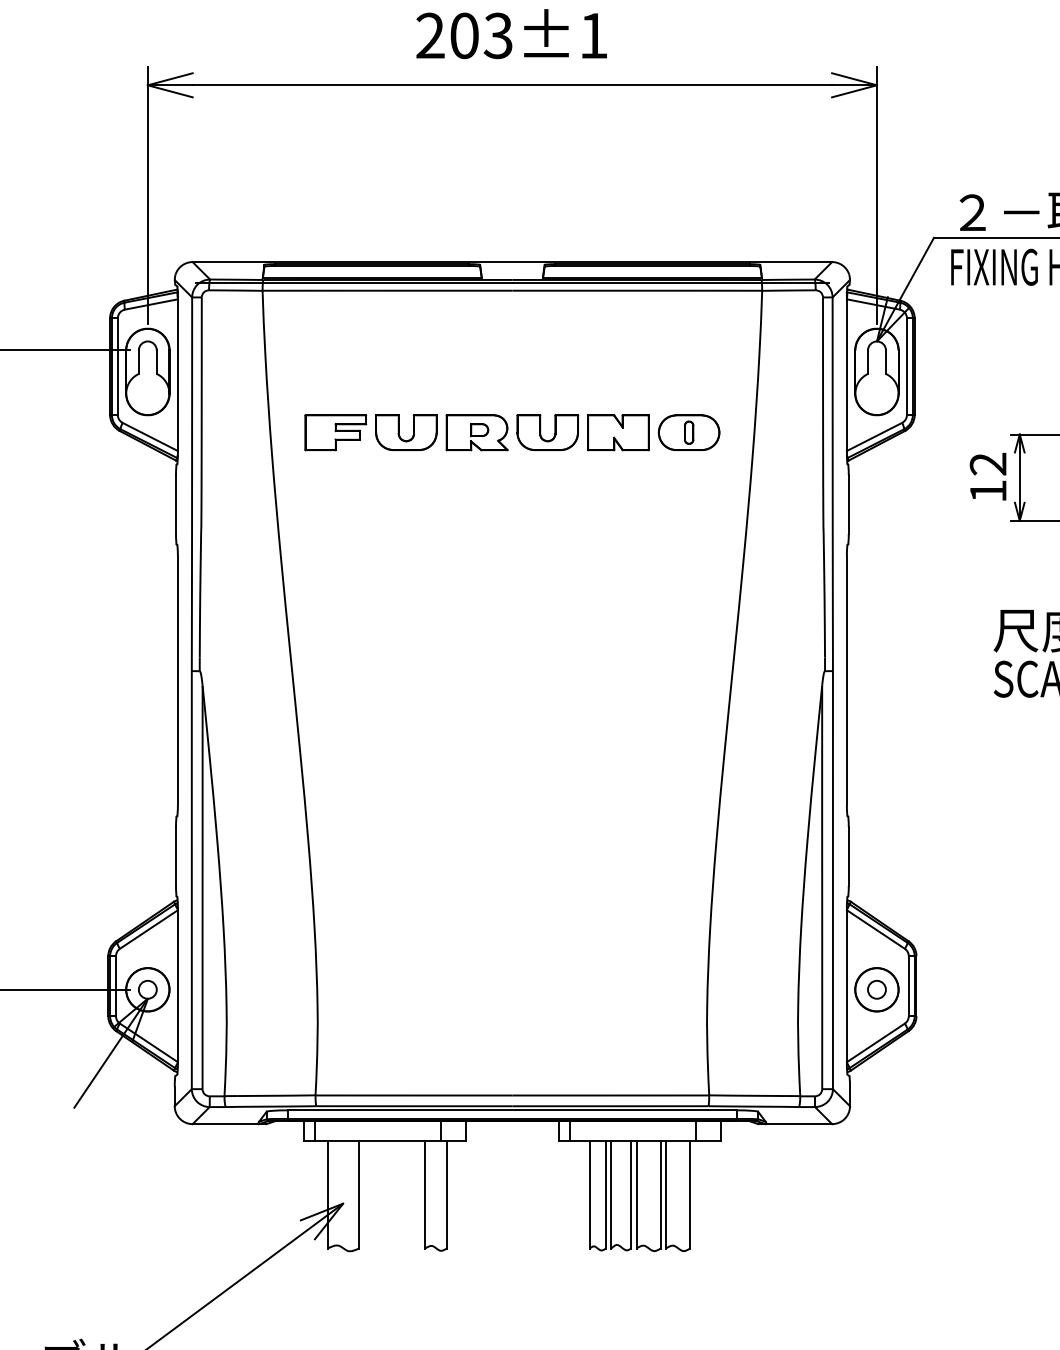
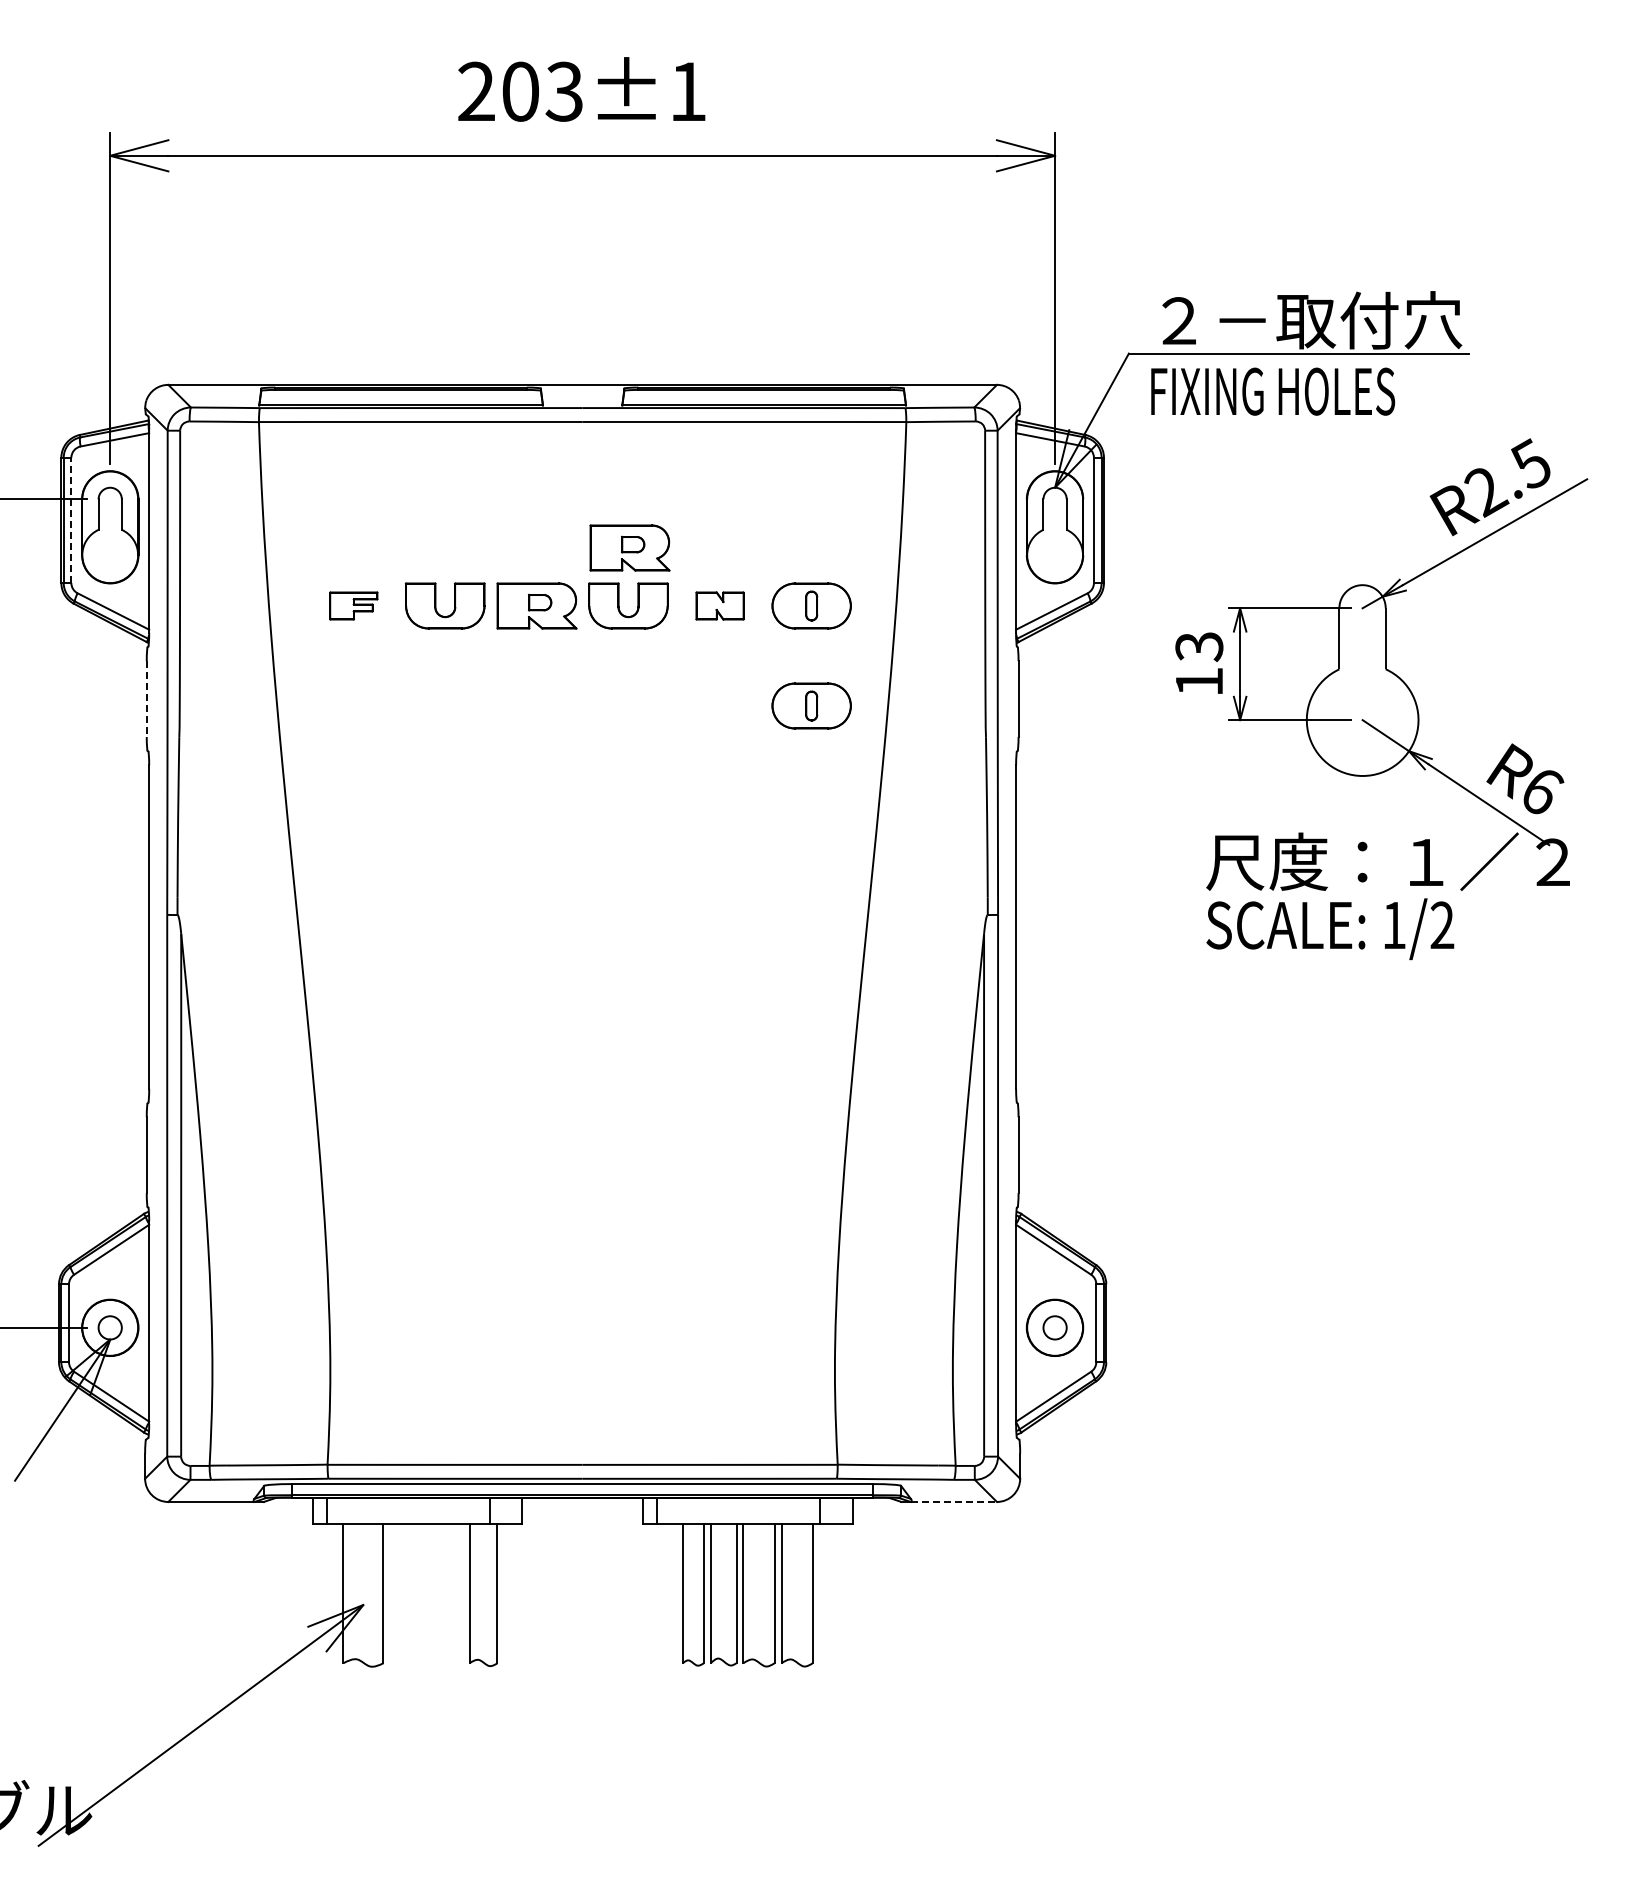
line: (512, 282) -> (582, 411), removed
line: (117, 366) -> (71, 520), solid -> dashed
part: (548, 387) -> (629, 547), added
part: (335, 432) -> (353, 605), size x0.6
part: (617, 432) -> (719, 605), size x0.6
text: (988, 464) -> (1199, 647), 12 -> 13
line: (175, 504) -> (146, 699), solid -> dashed
part: (688, 509) -> (811, 705), added
line: (799, 1123) -> (954, 1501), solid -> dashed

